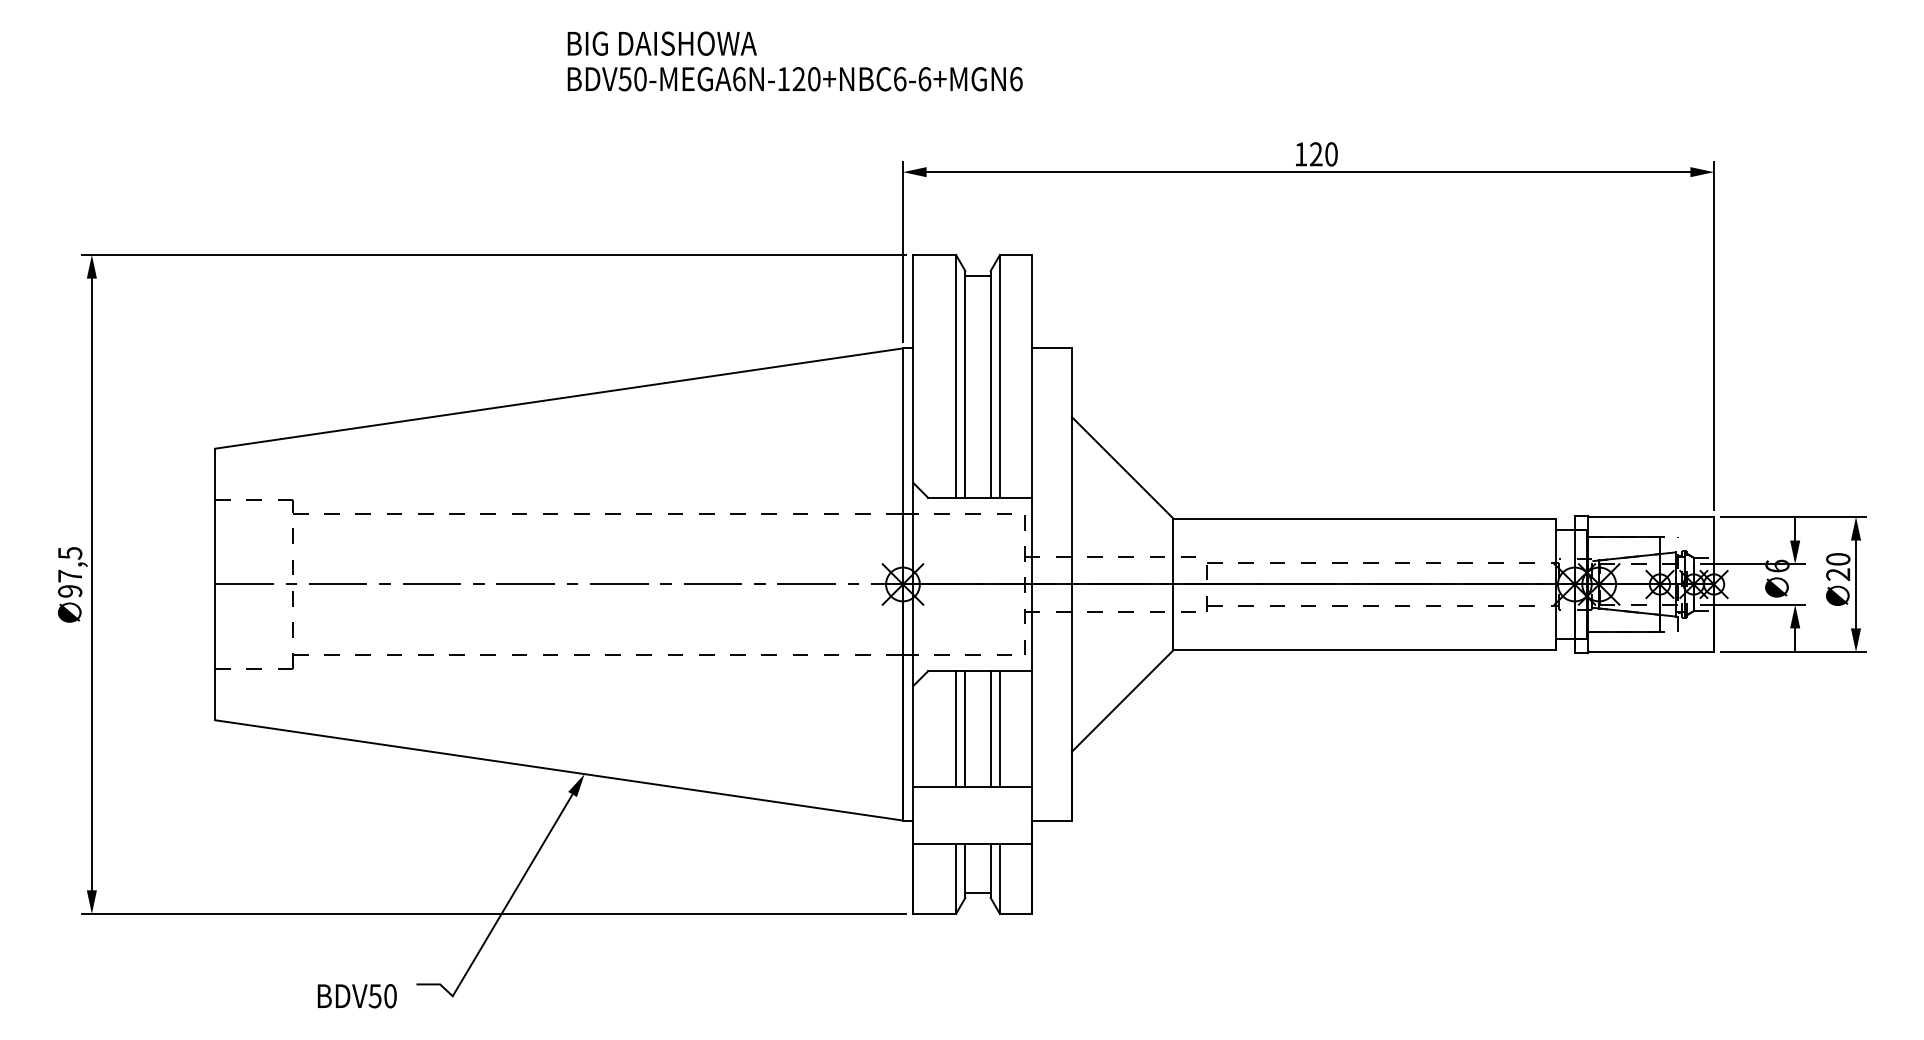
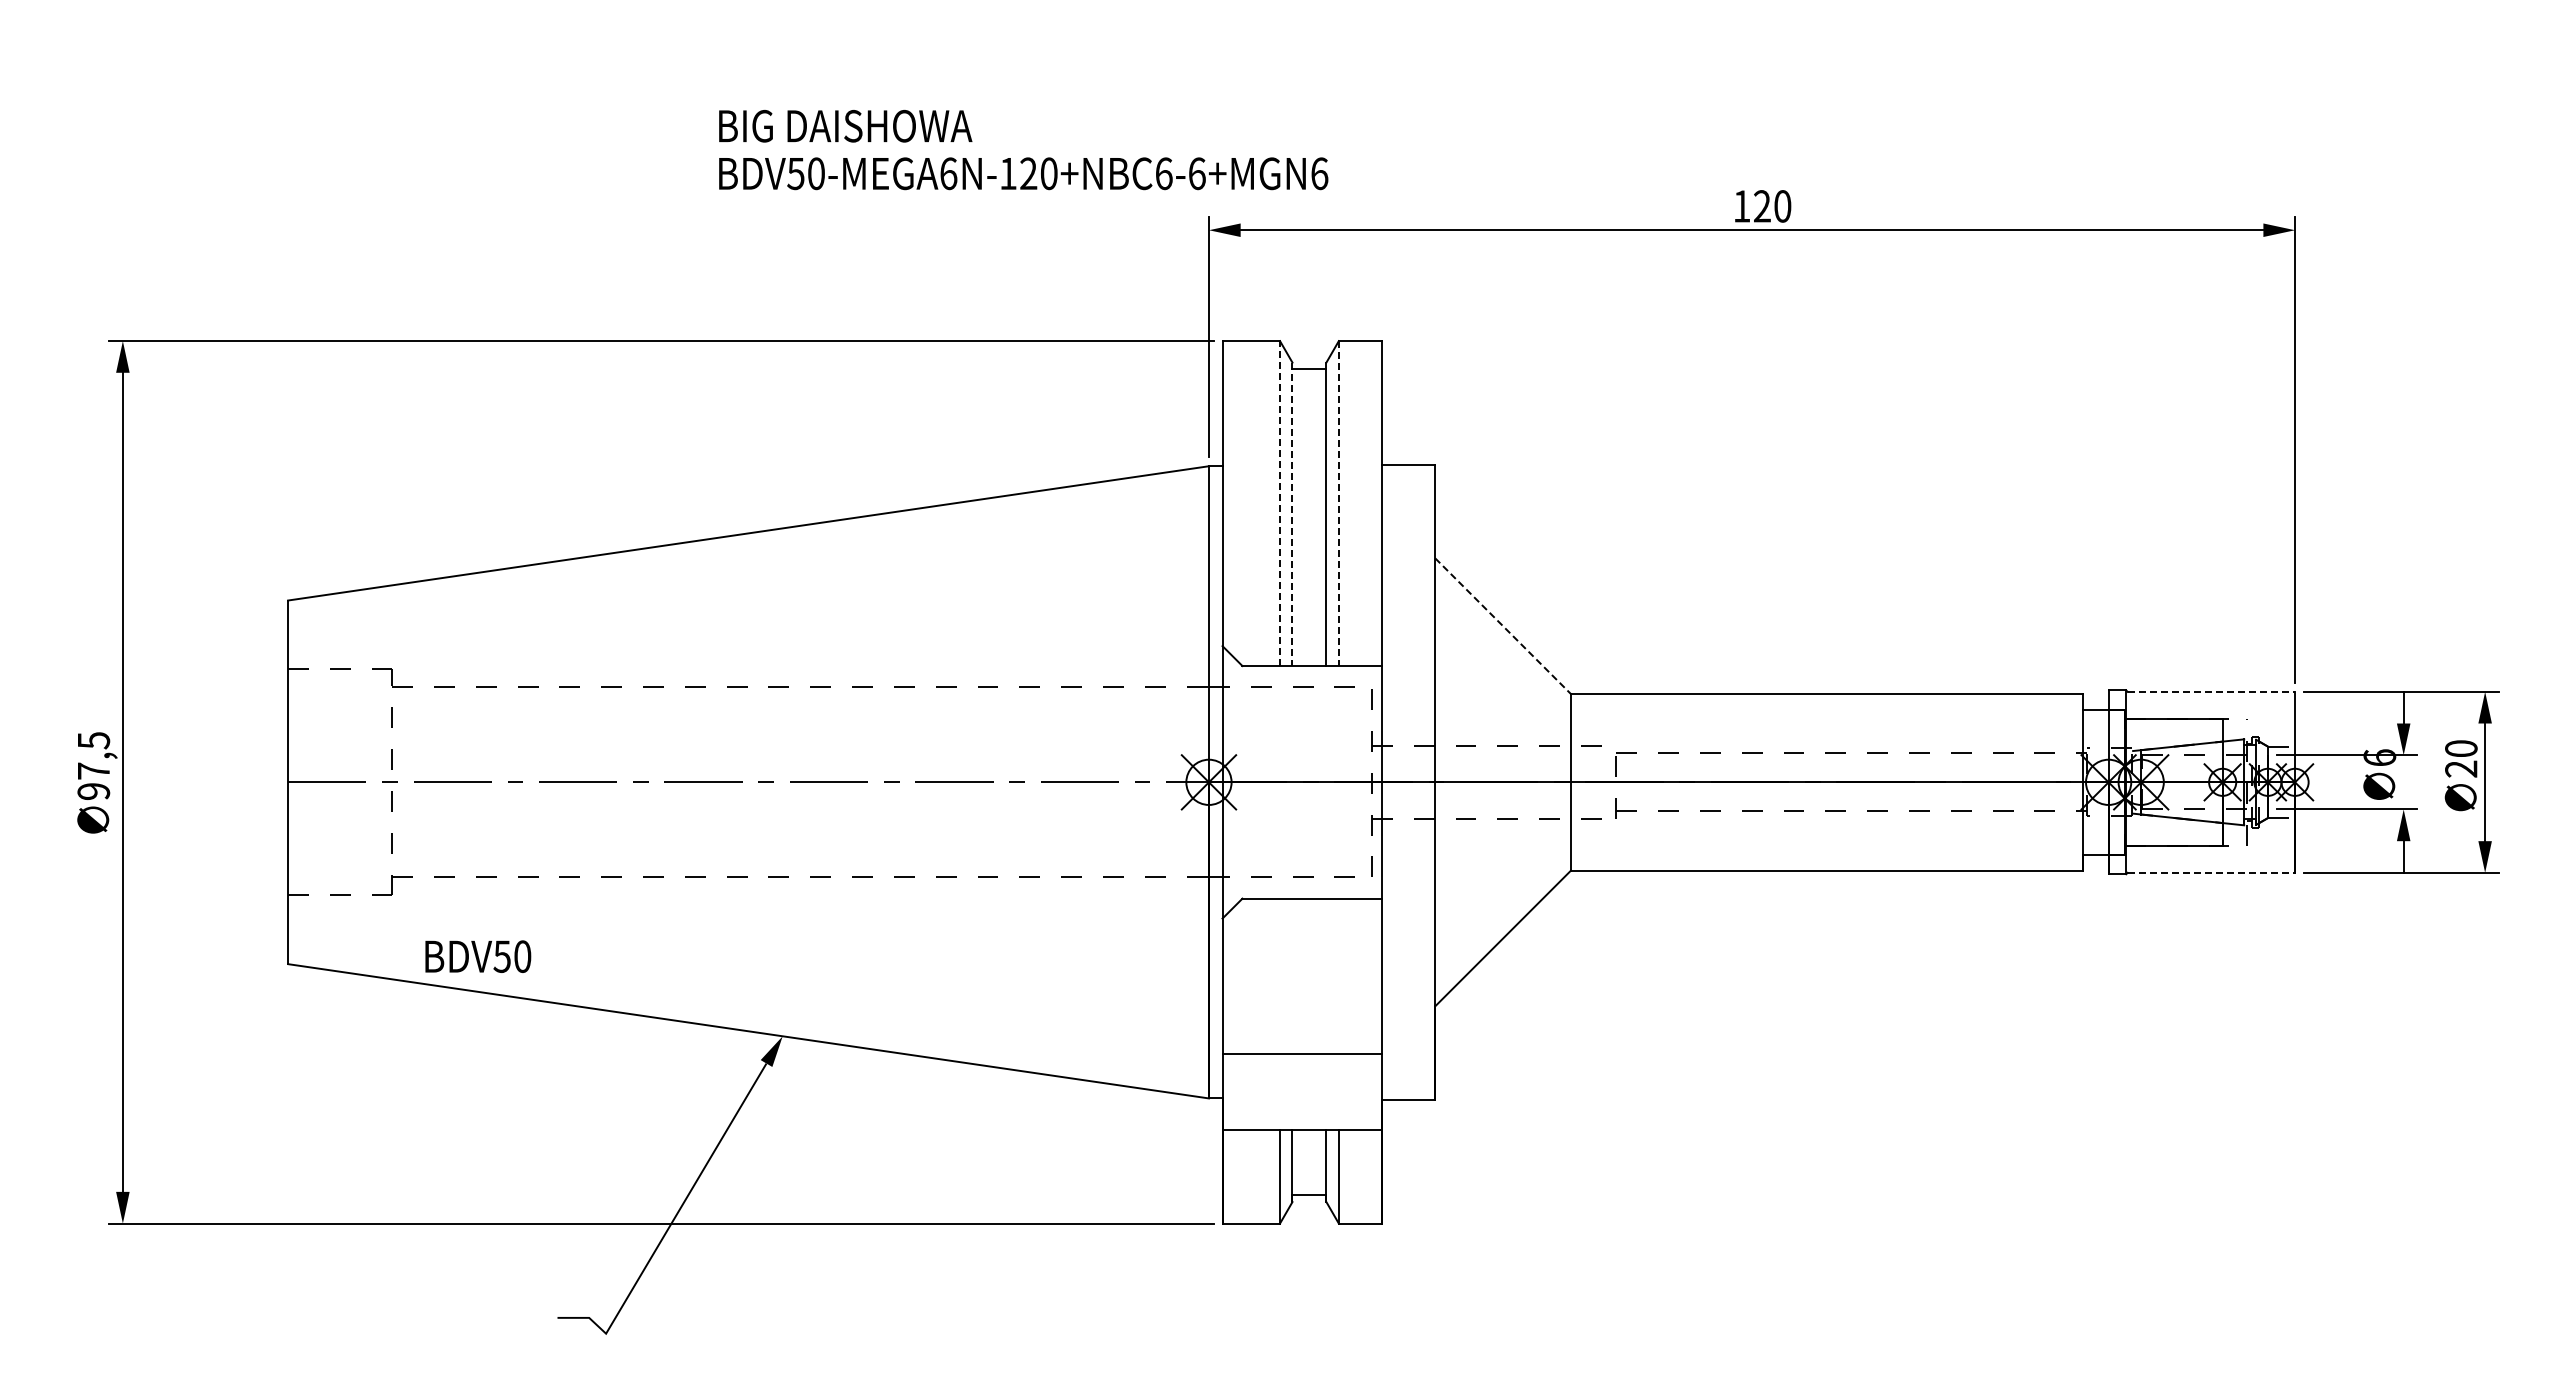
text: (795, 61) -> (1023, 150), moved
line: (956, 376) -> (1280, 503), solid -> dashed
line: (999, 376) -> (1338, 504), solid -> dashed
line: (965, 384) -> (1292, 514), solid -> dashed
line: (1122, 468) -> (1503, 626), solid -> dashed
line: (1651, 516) -> (2211, 691), solid -> dashed
line: (1651, 651) -> (2211, 872), solid -> dashed
line: (956, 728) -> (1280, 975), removed
line: (965, 728) -> (1292, 975), removed
line: (990, 728) -> (1326, 975), removed
line: (999, 728) -> (1338, 975), removed
text: (357, 996) -> (478, 956), moved

